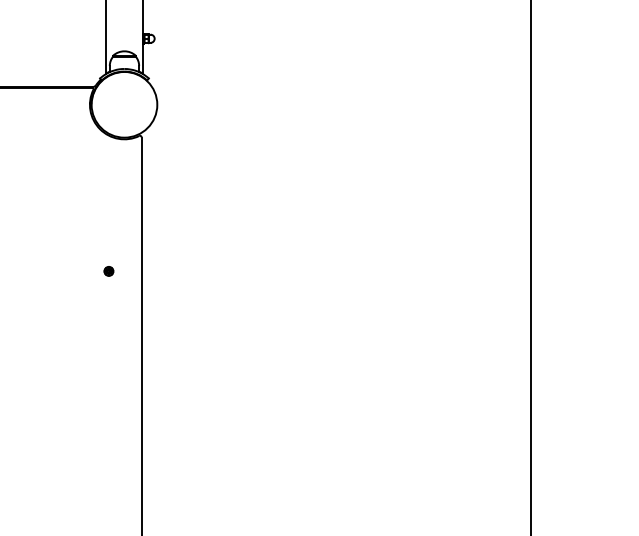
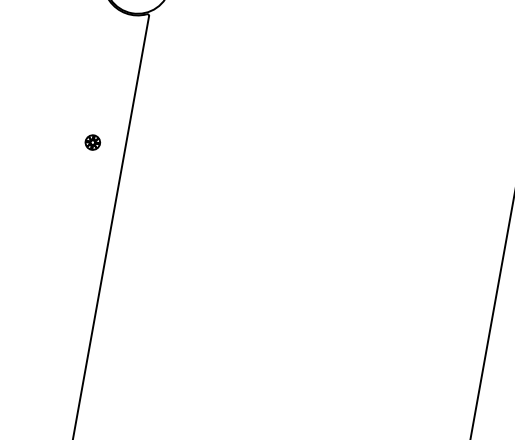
part: (108, 271) -> (92, 142), size x1.6

